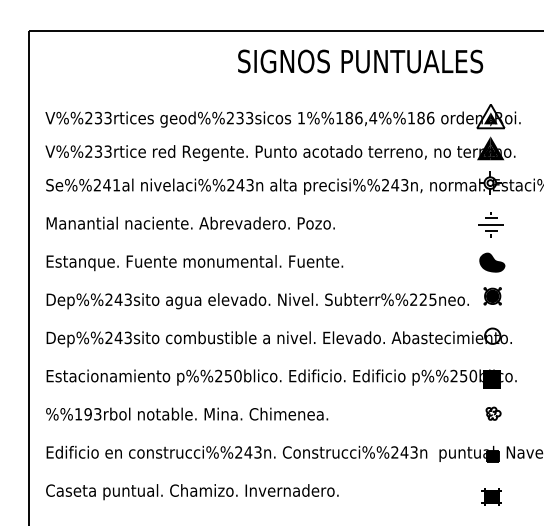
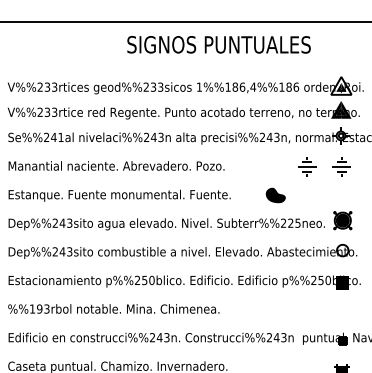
text: (360, 61) -> (219, 44), moved
part: (444, 224) -> (306, 166), added
part: (492, 262) -> (275, 195), moved
part: (492, 296) -> (342, 220), size x1.4
part: (493, 413) -> (343, 308), removed

